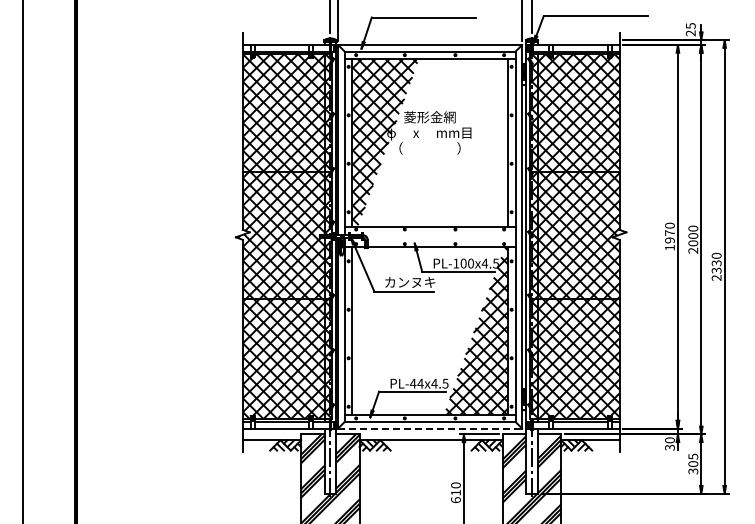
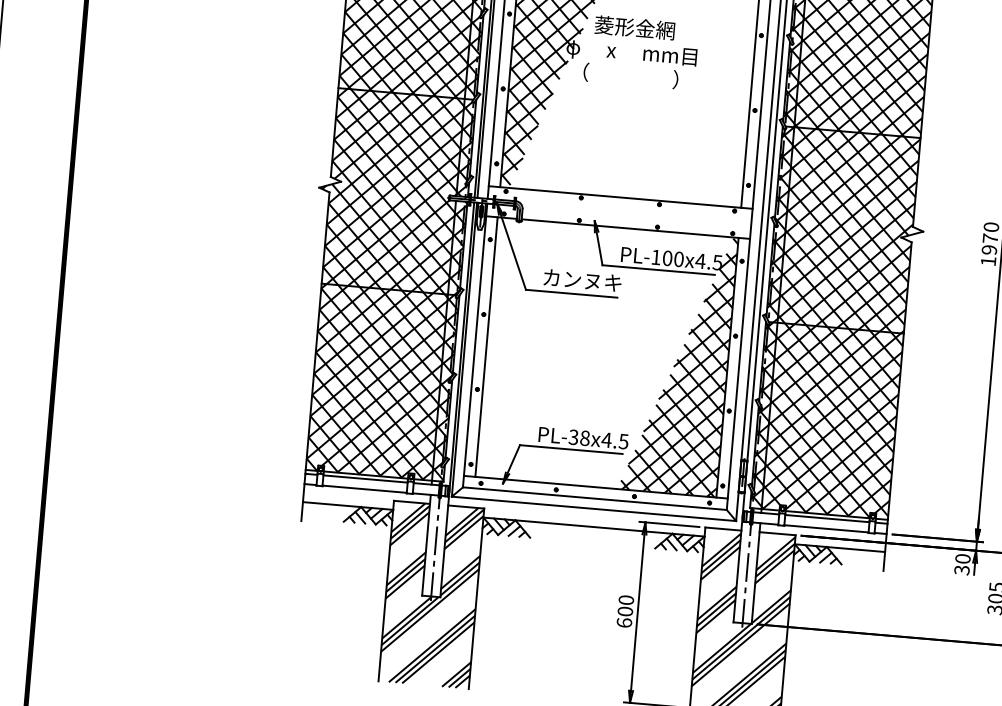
text: (416, 383) -> (578, 437), PL-44x4.5 -> PL-38x4.5
line: (430, 428) -> (594, 508), dashed -> solid
text: (455, 492) -> (624, 611), 610 -> 600

